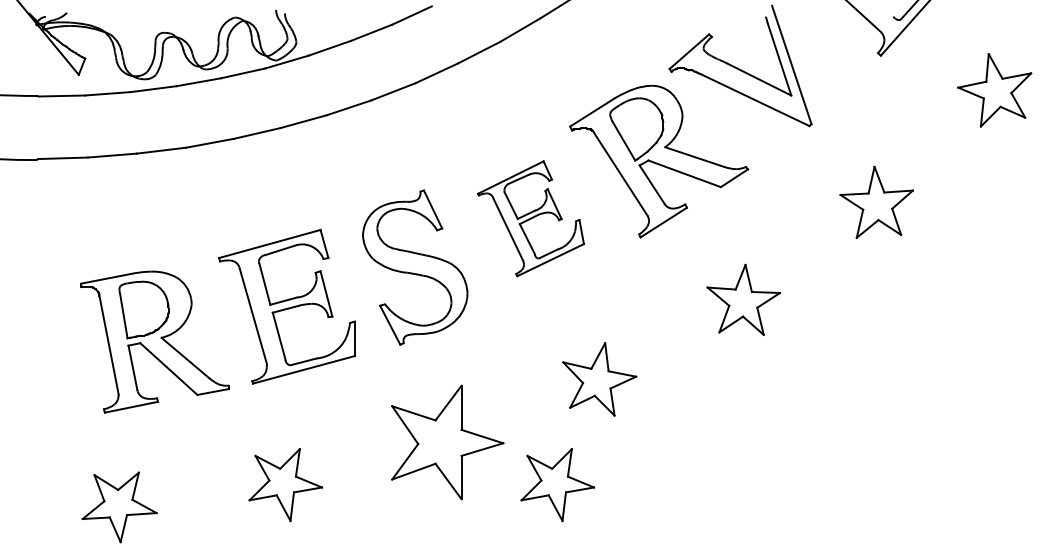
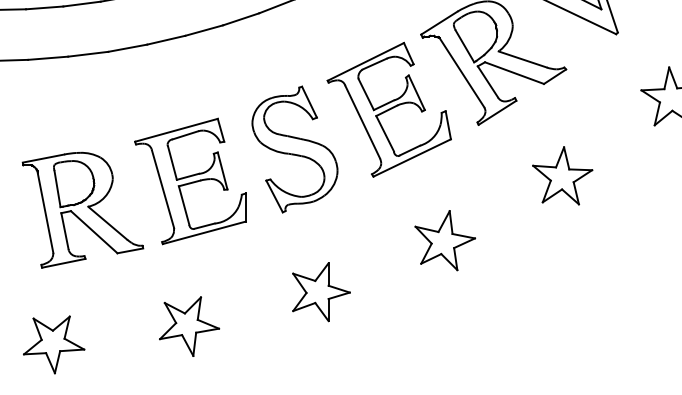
part: (530, 218) -> (388, 109), size x1.43
part: (447, 442) -> (321, 292), size x0.62
part: (557, 484) -> (410, 326), removed

